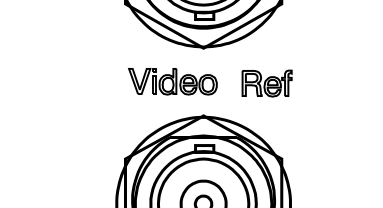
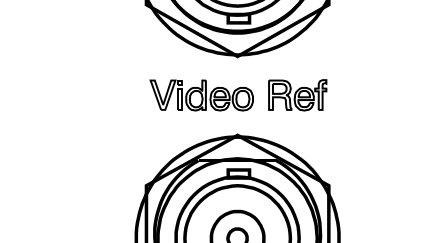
part: (266, 83) -> (297, 95), moved

